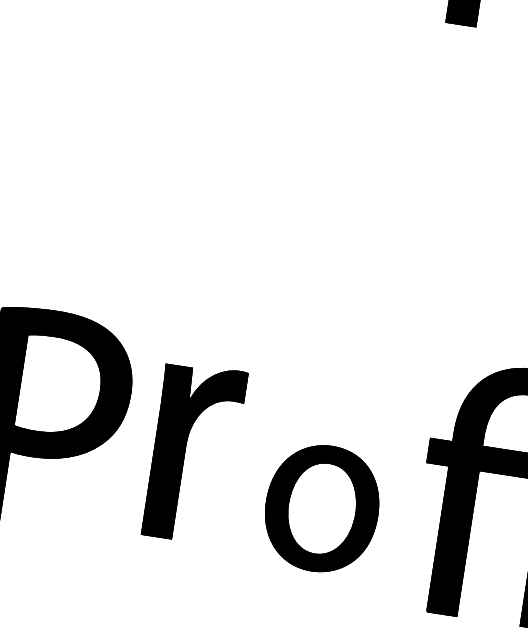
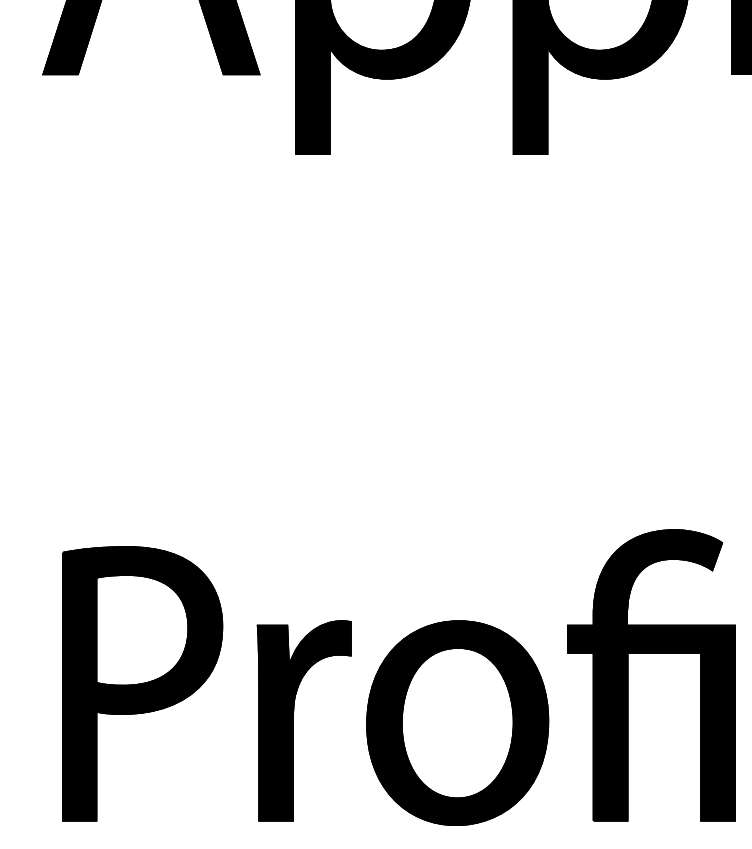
part: (184, 451) -> (293, 720), moved
part: (321, 508) -> (457, 722), size x1.43

